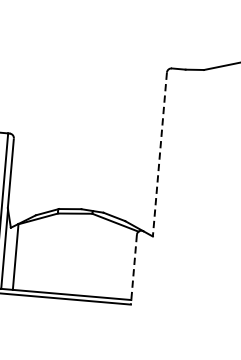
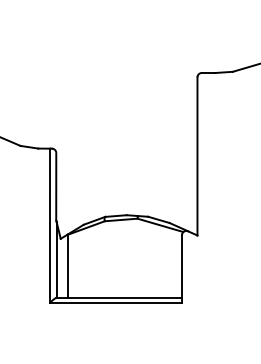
line: (159, 154) -> (197, 156), dashed -> solid
line: (134, 269) -> (182, 268), dashed -> solid

